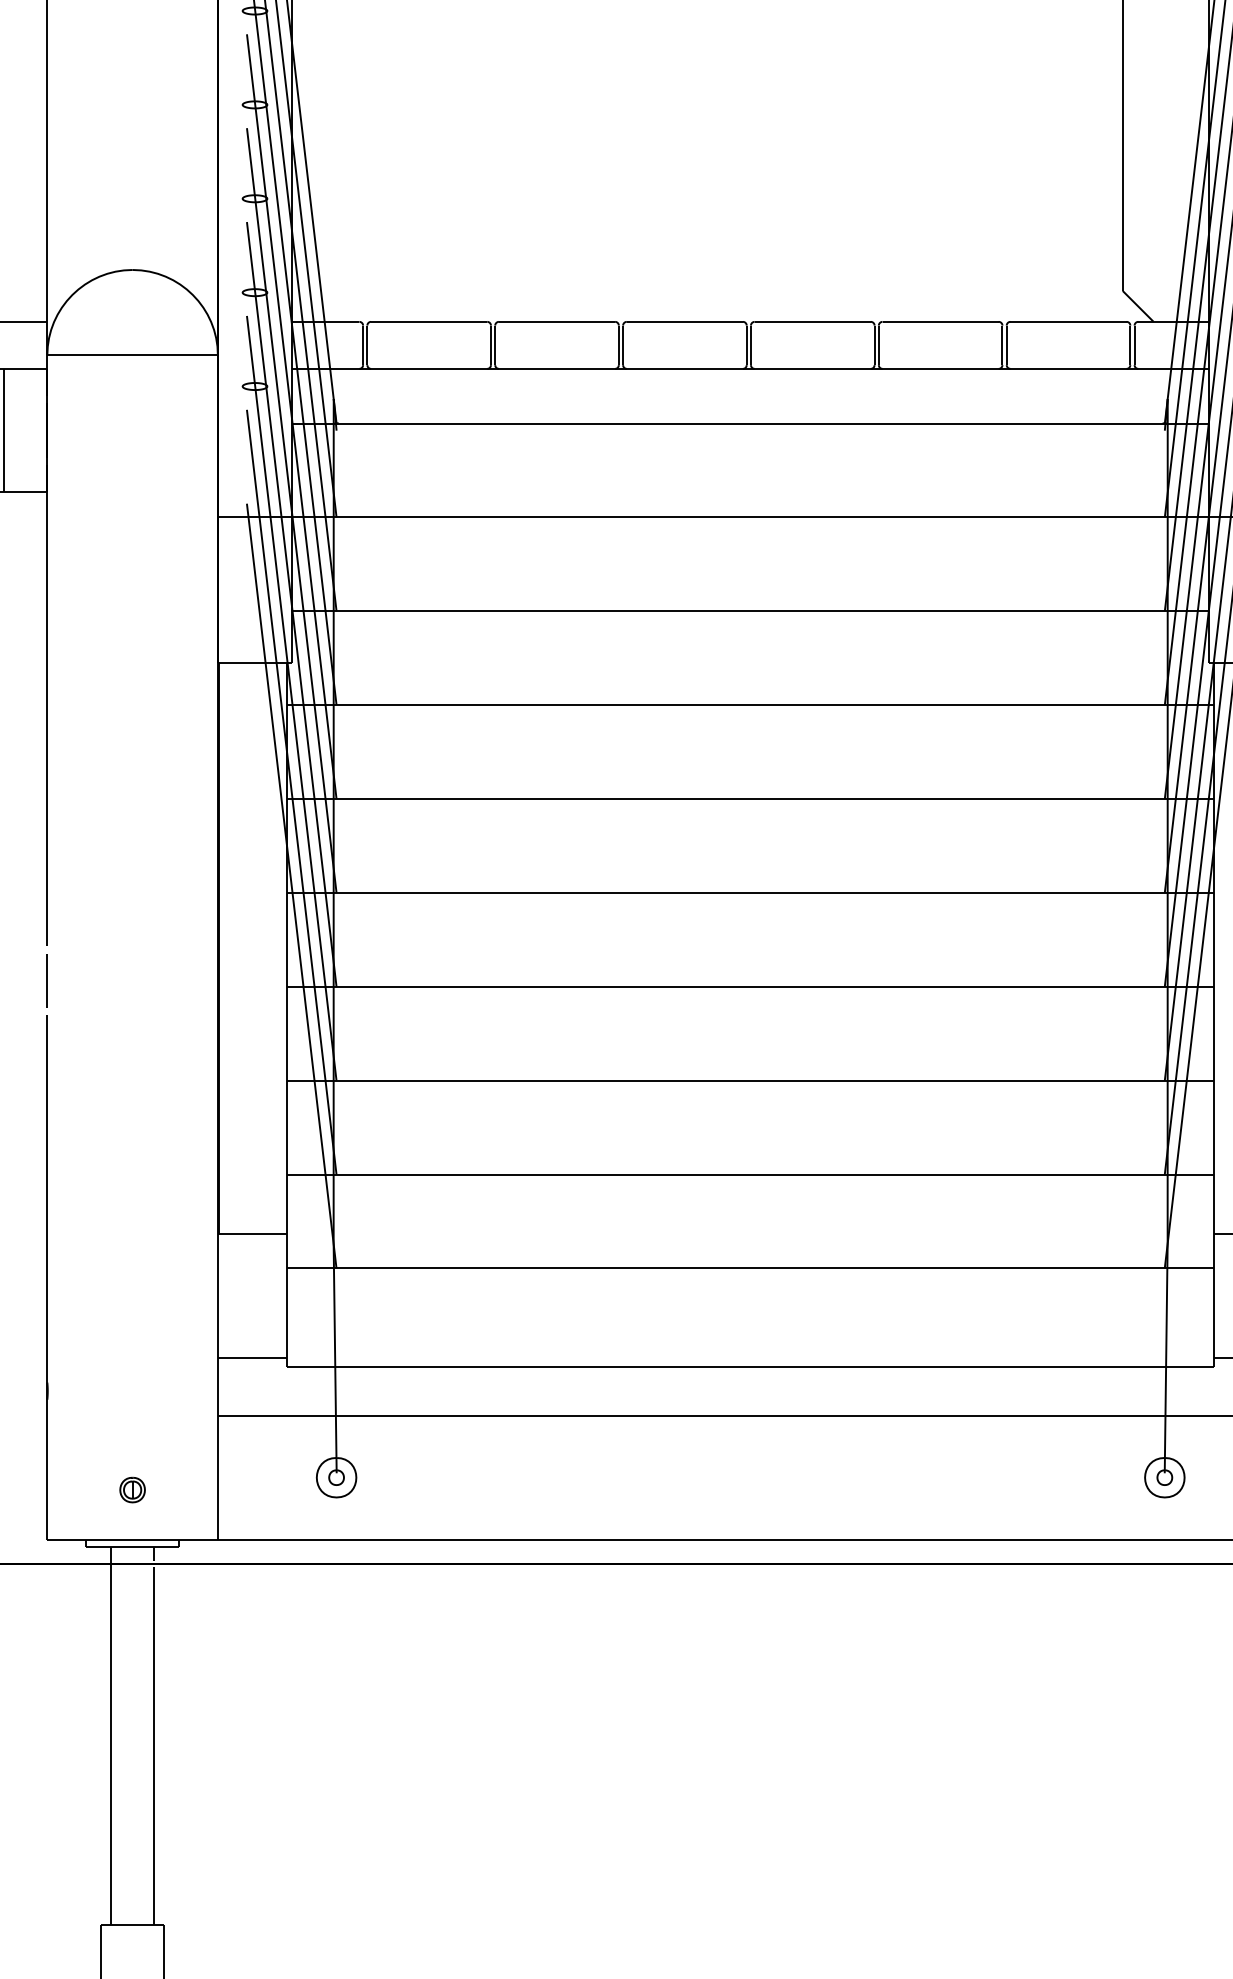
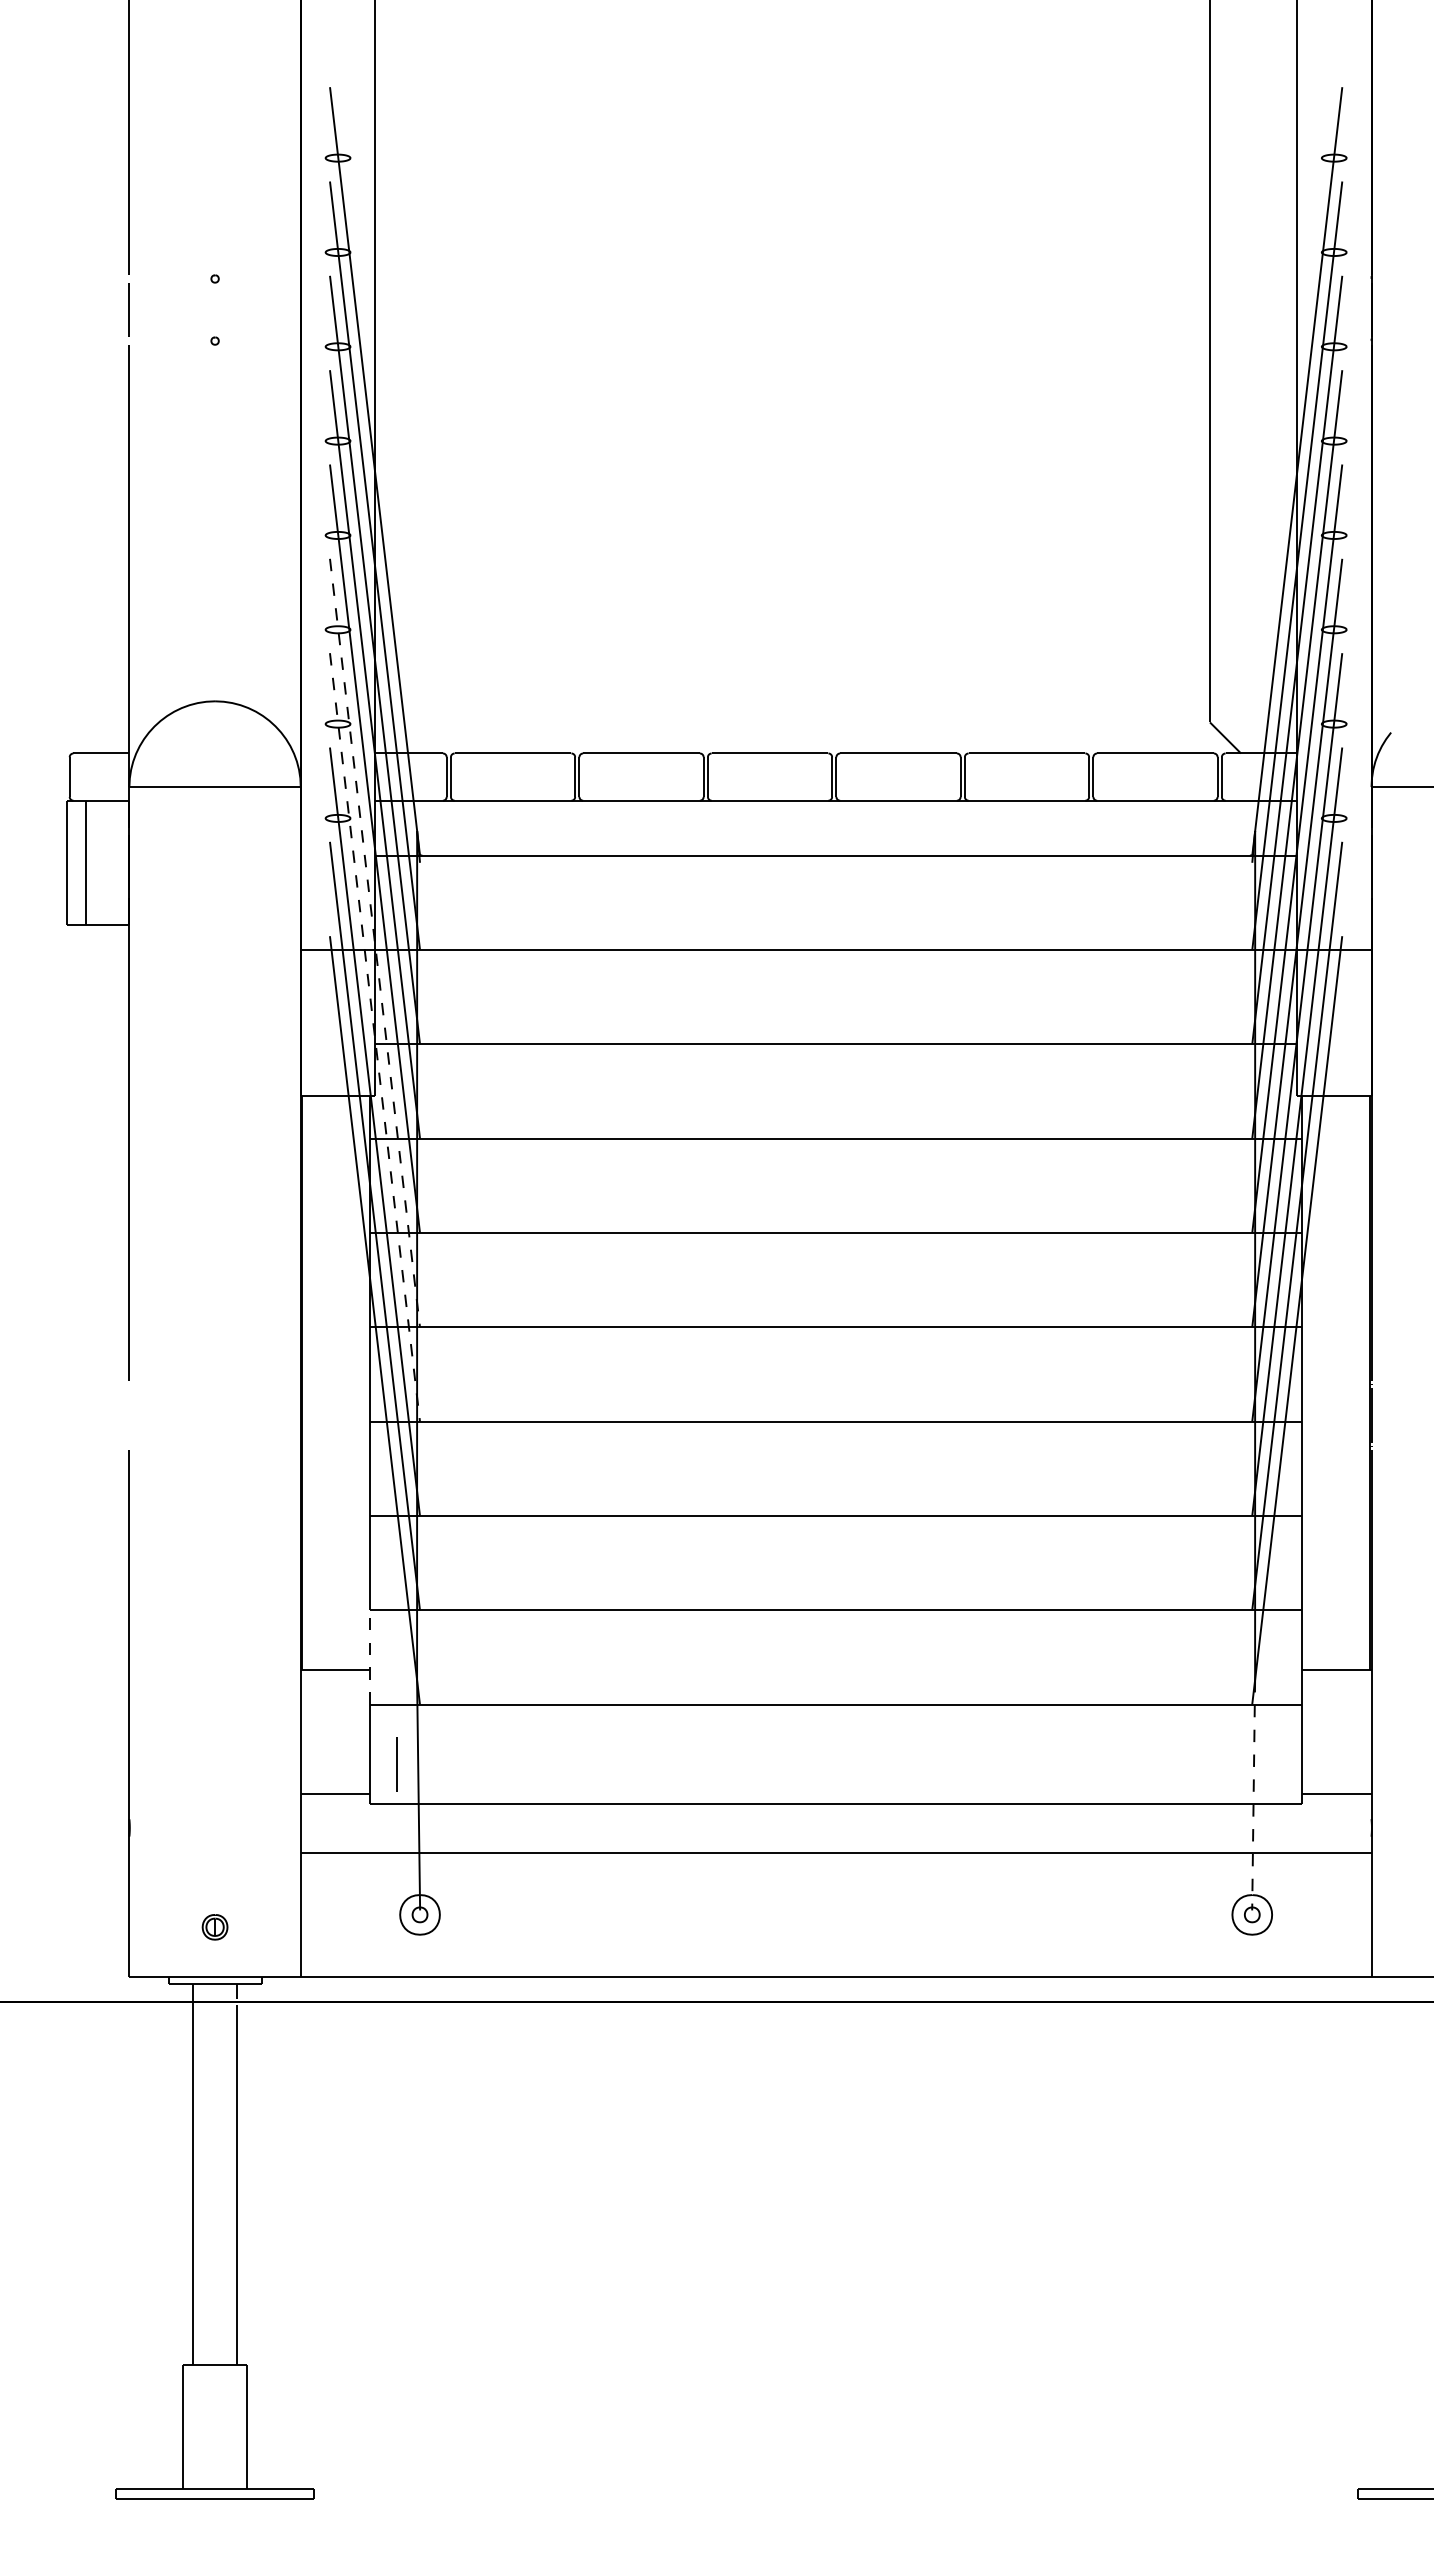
line: (292, 510) -> (375, 943), solid -> dashed
line: (291, 604) -> (374, 1037), solid -> dashed
line: (46, 980) -> (396, 1764), moved
line: (287, 1220) -> (370, 1656), solid -> dashed
line: (1166, 1358) -> (1253, 1795), solid -> dashed

